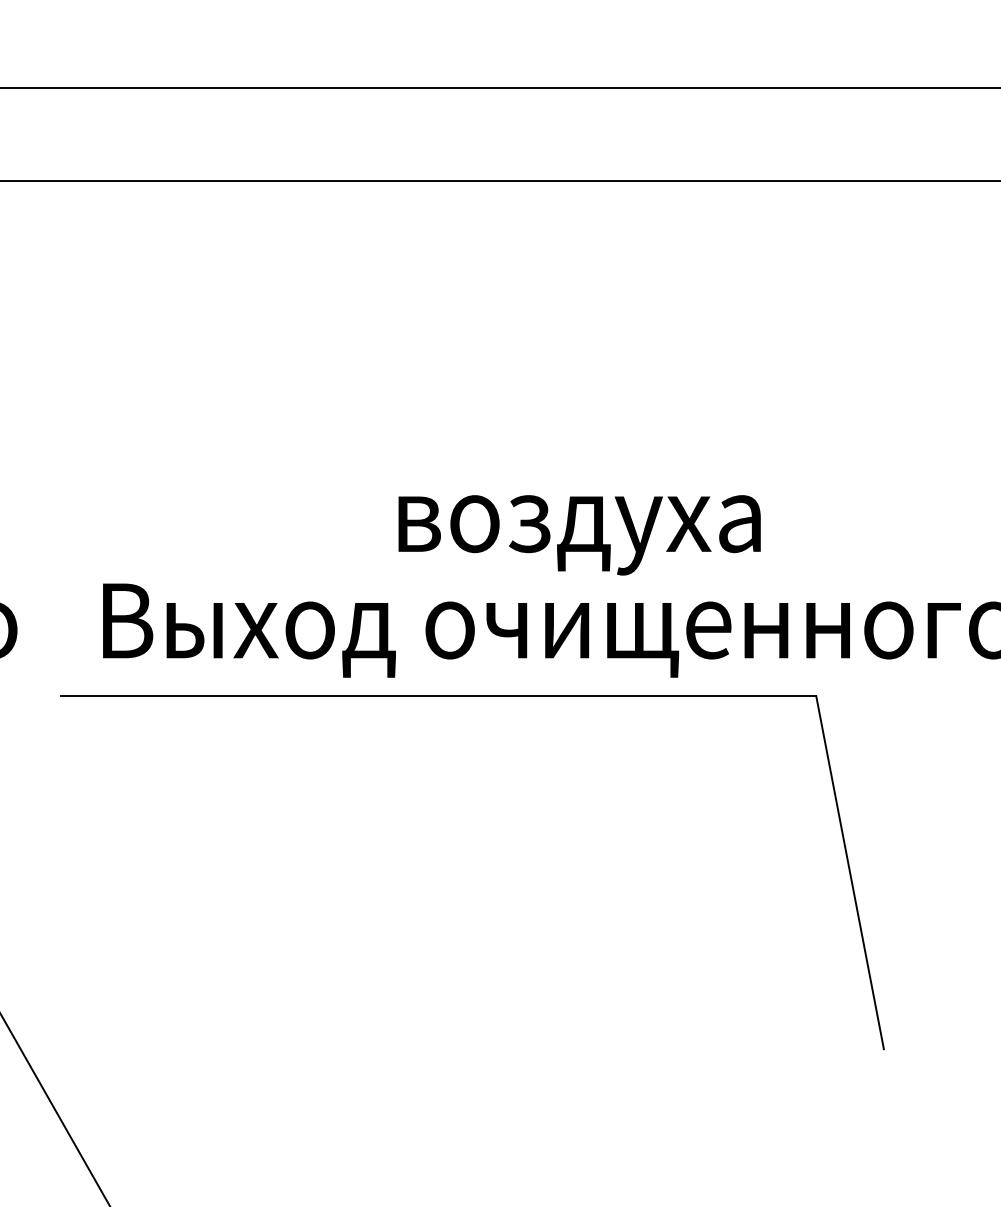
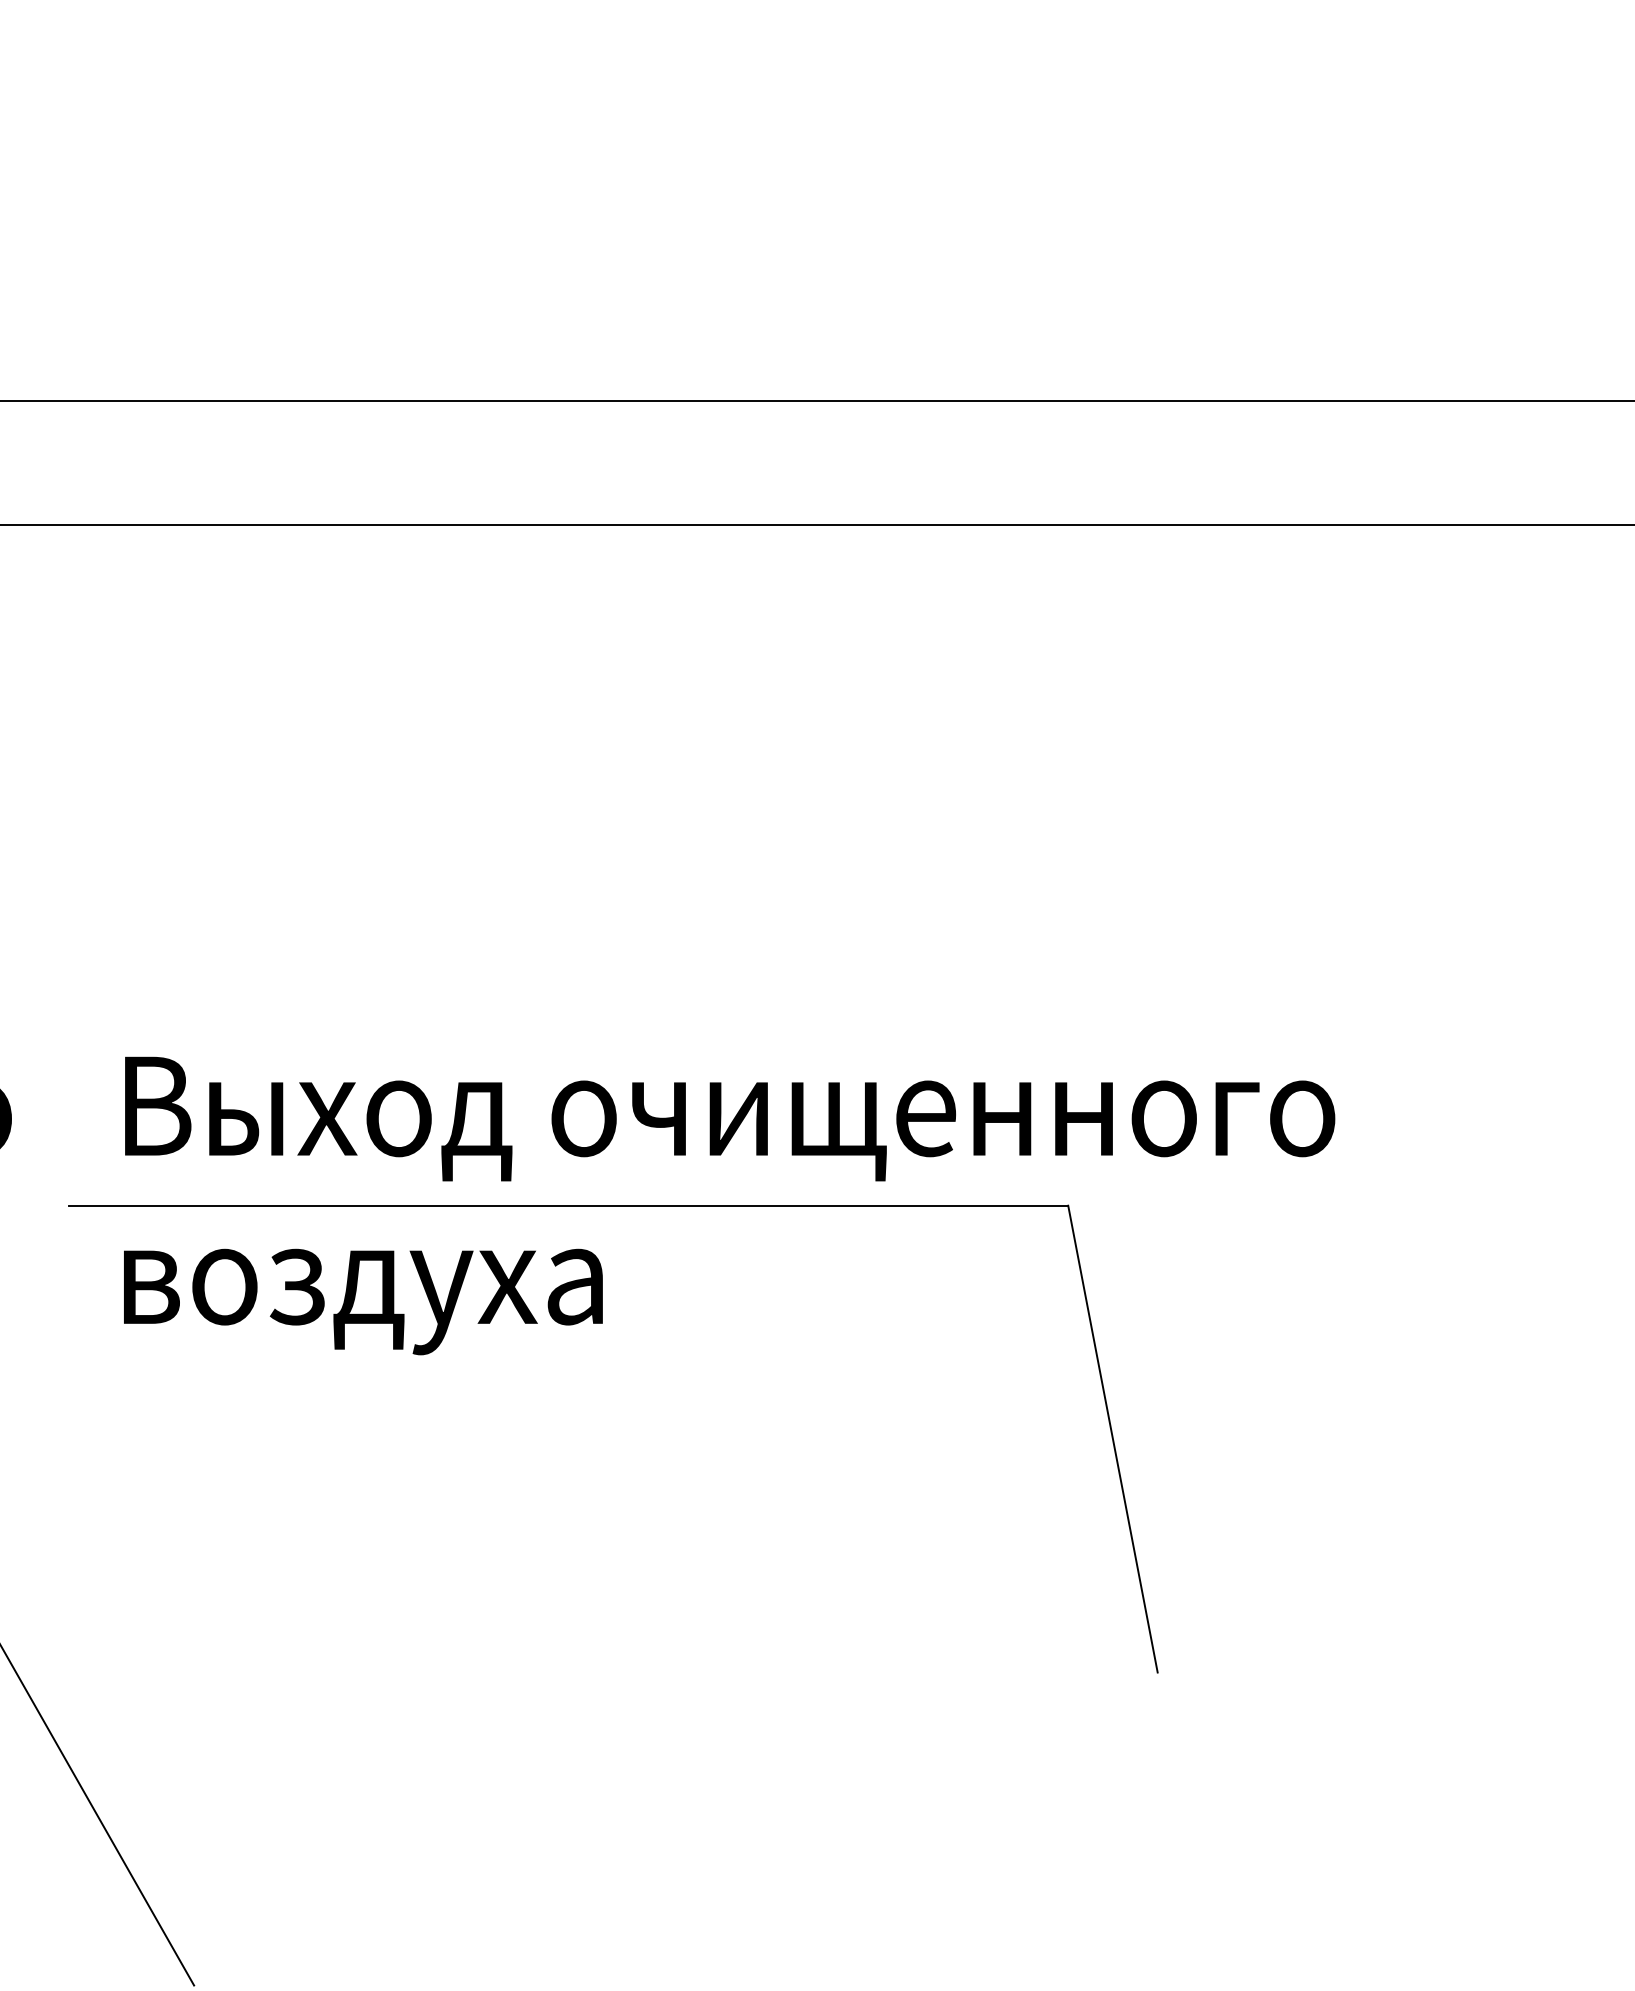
text: (579, 534) -> (363, 1301), moved

